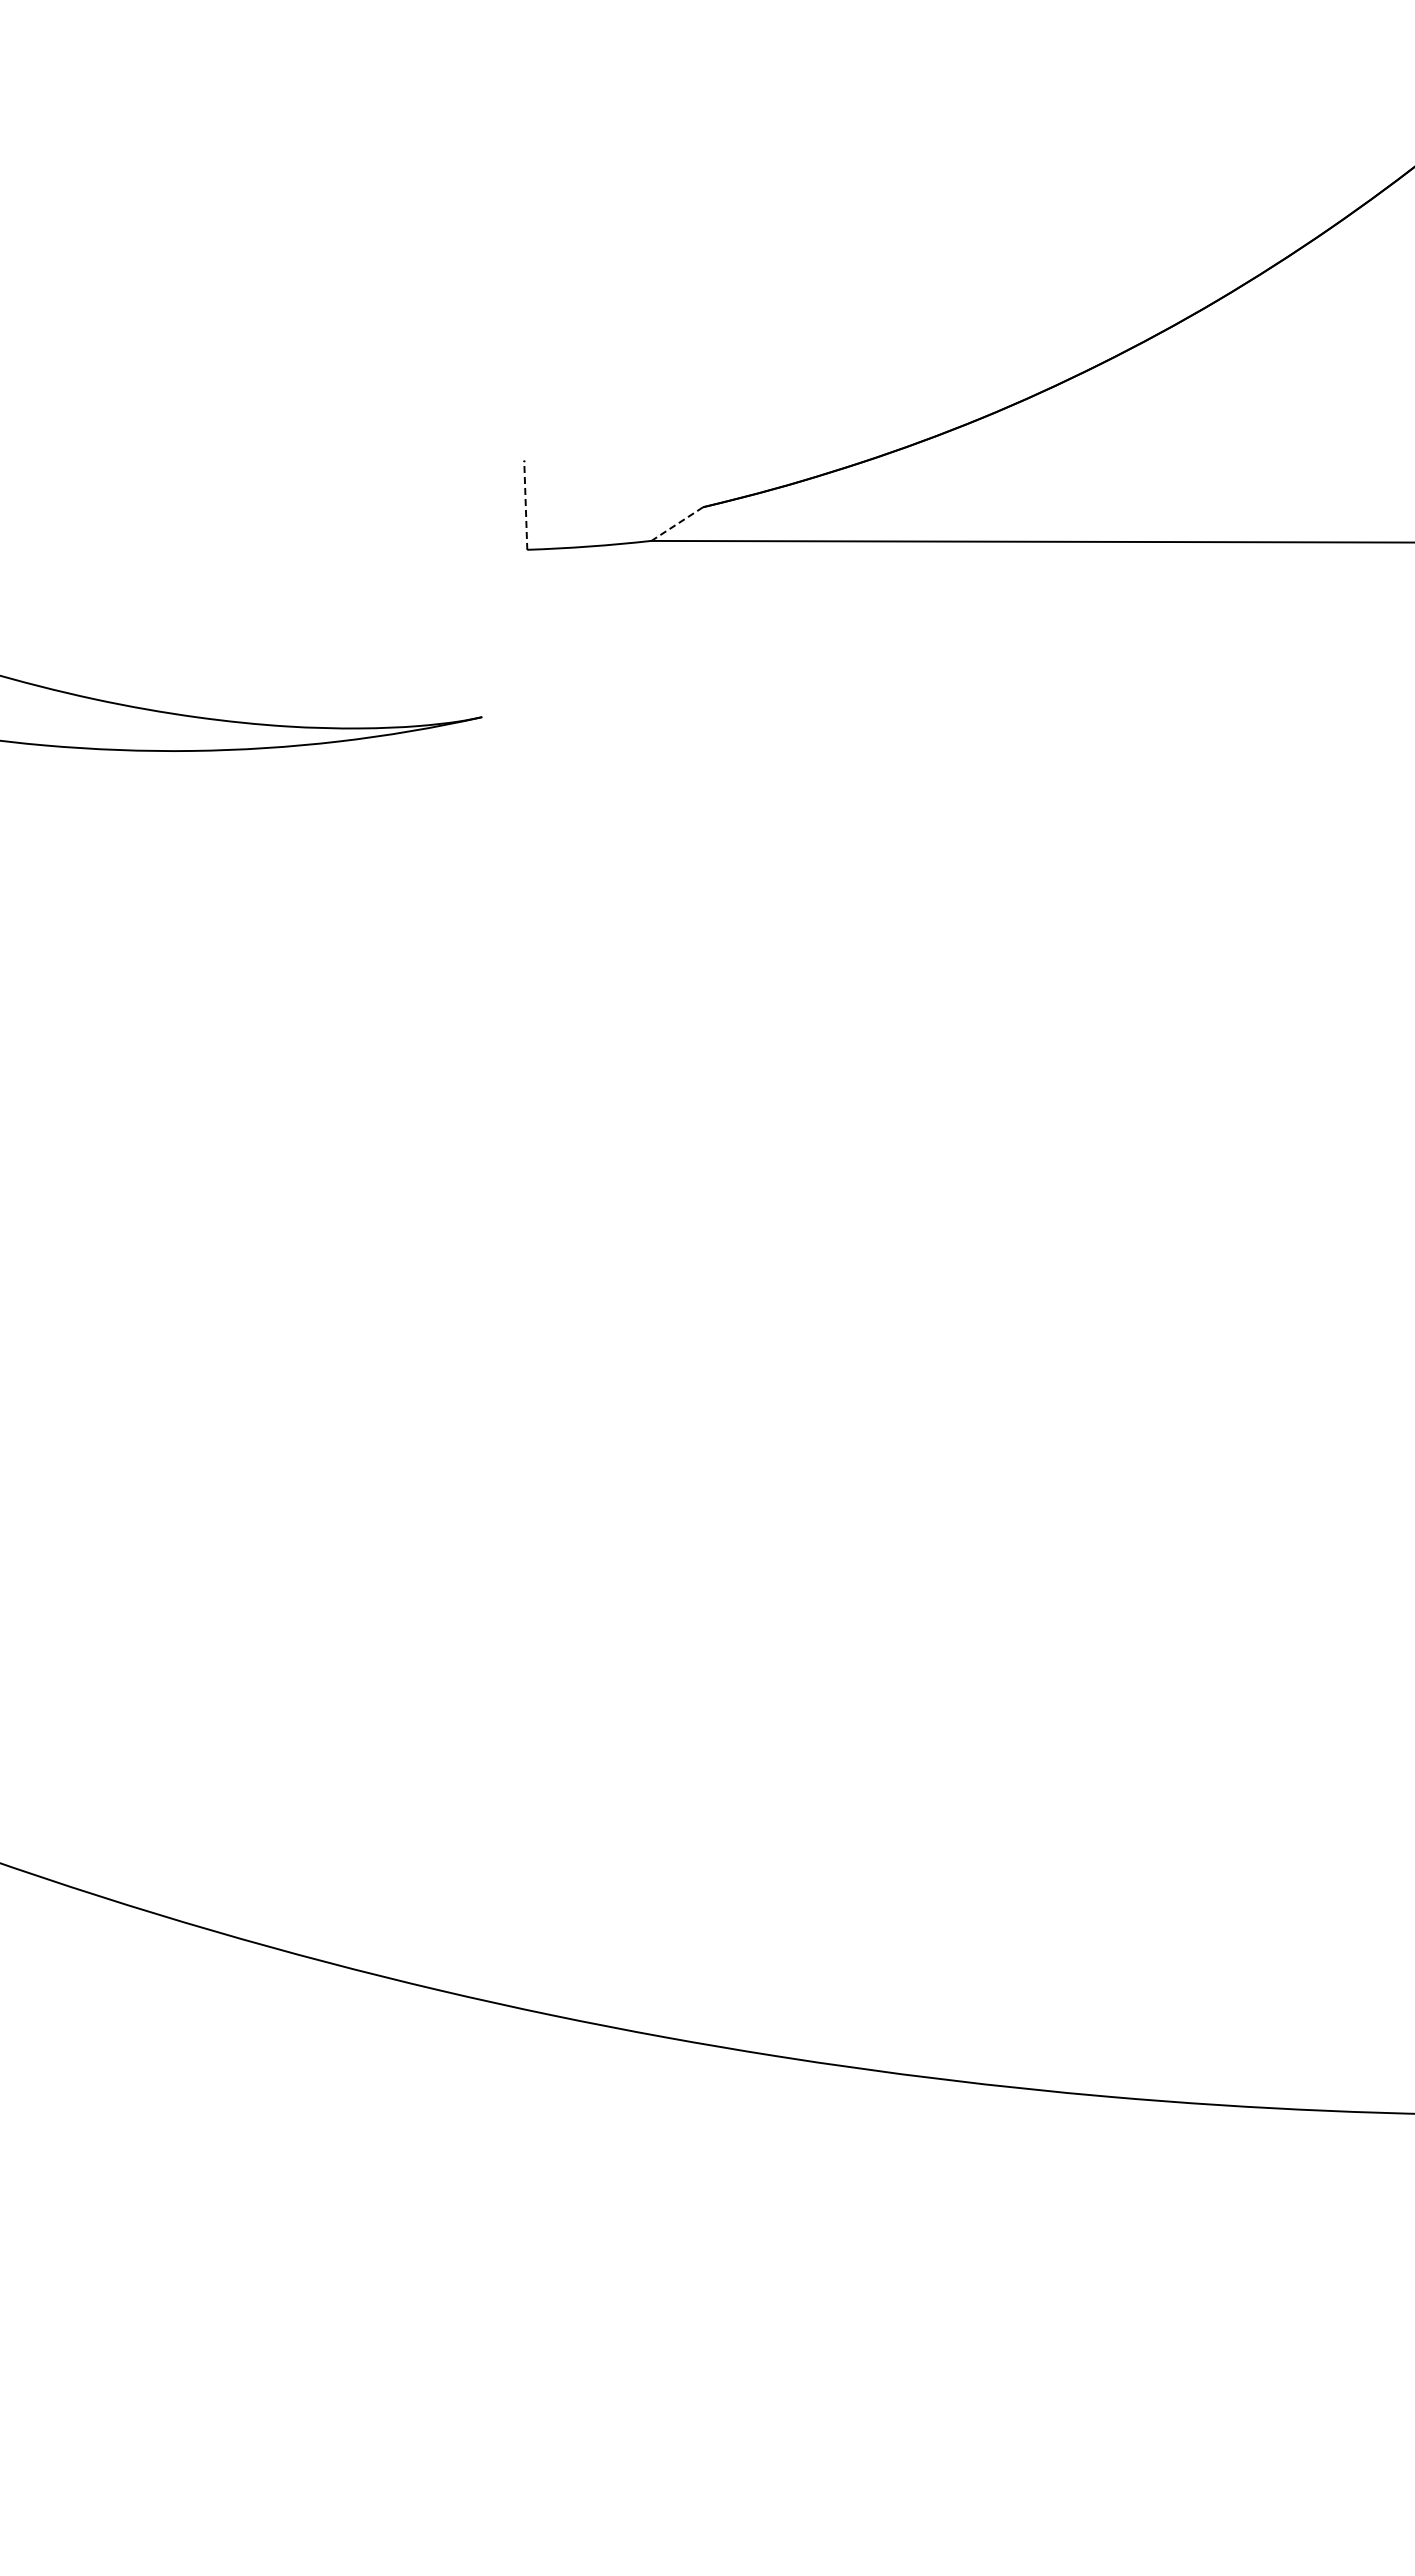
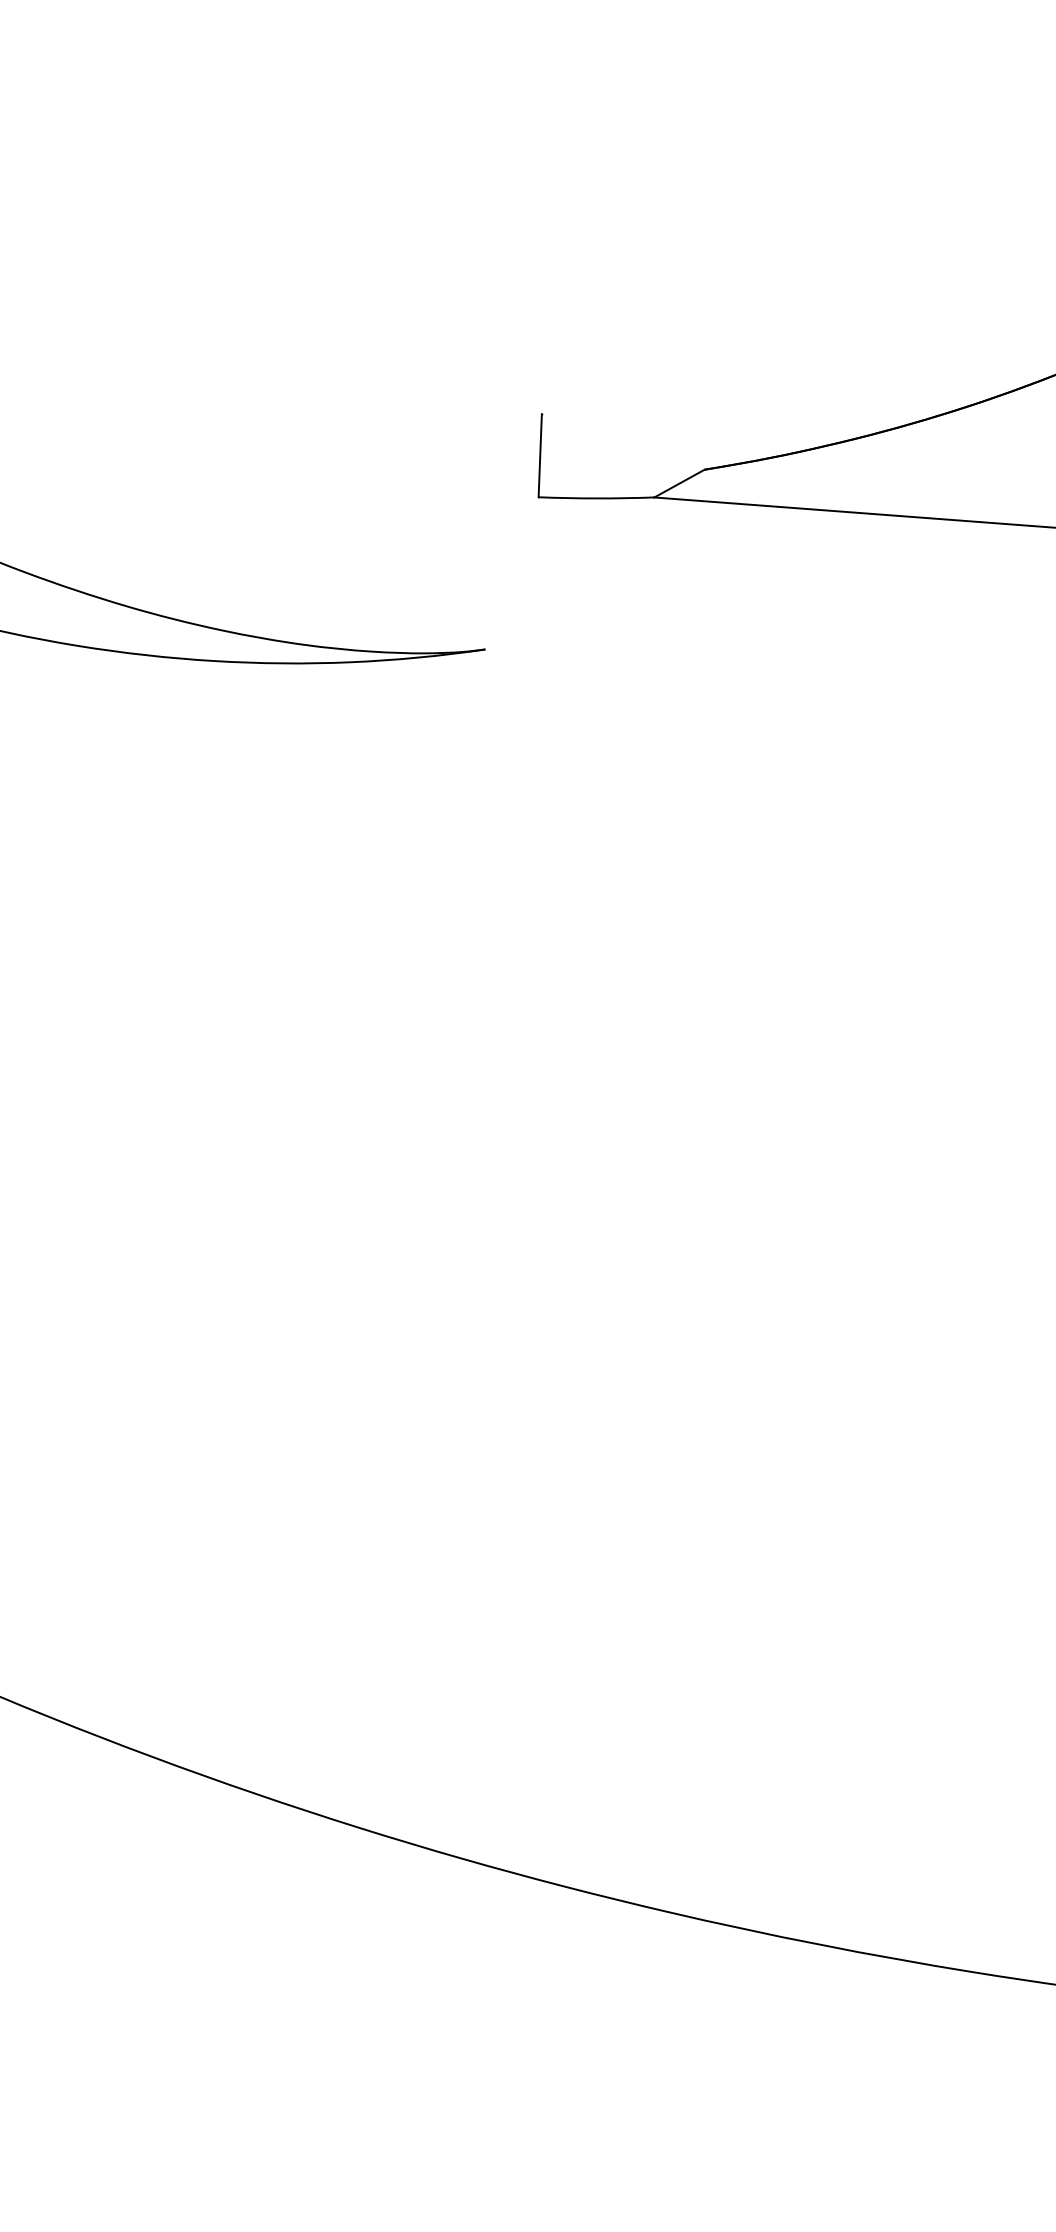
line: (525, 505) -> (539, 456), dashed -> solid
line: (677, 524) -> (679, 483), dashed -> solid

